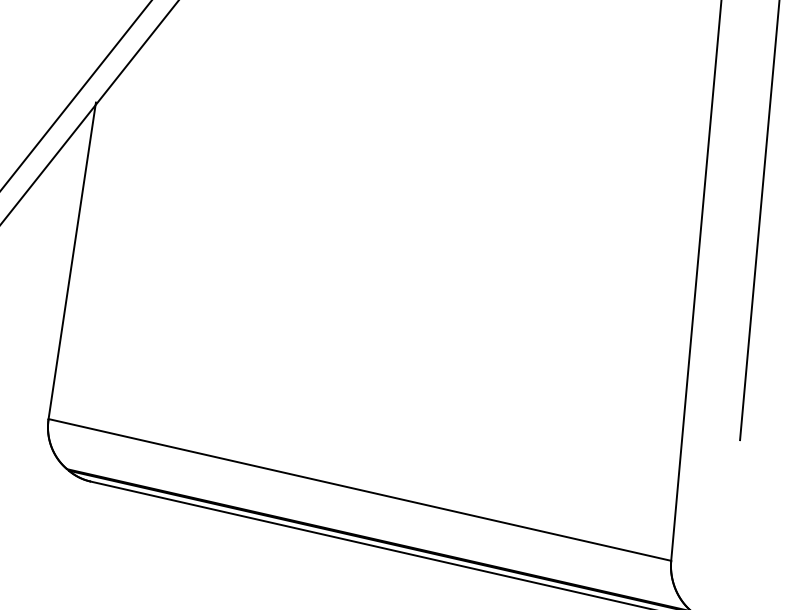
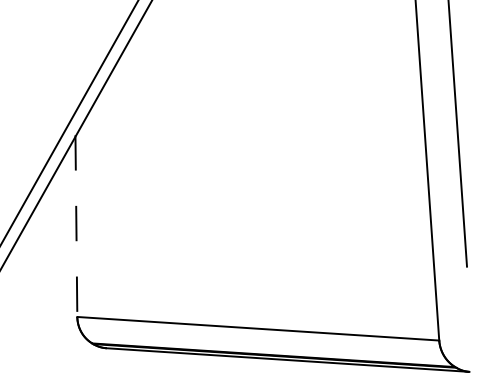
line: (72, 261) -> (76, 226), solid -> dashed

